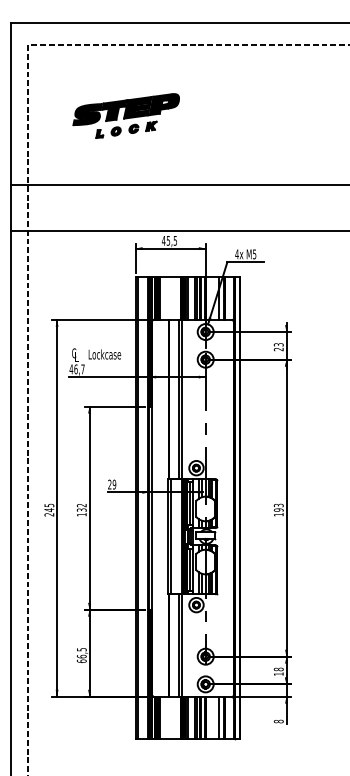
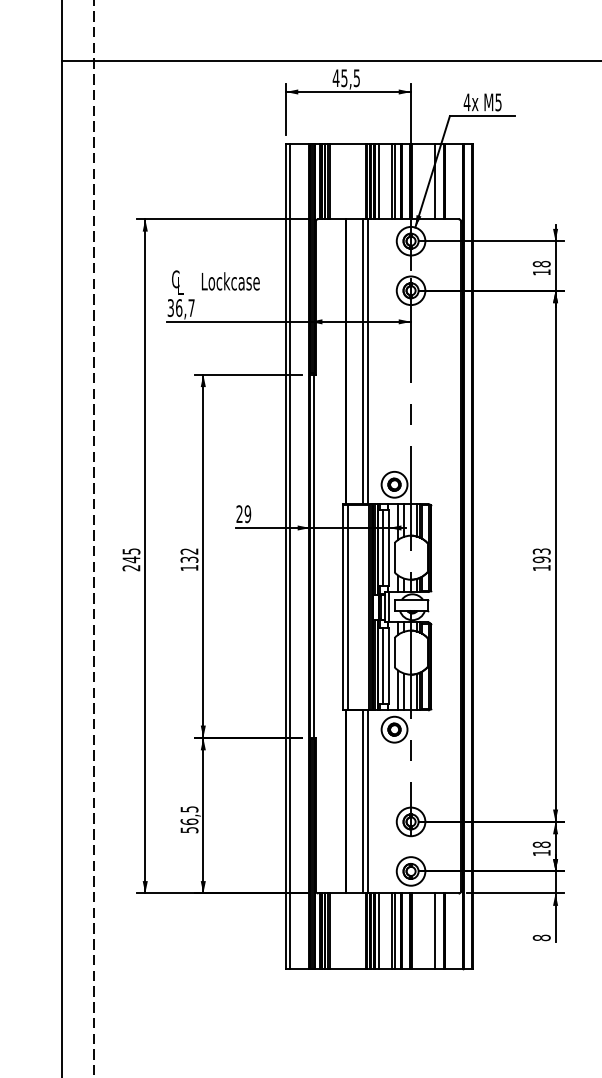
text: (278, 347) -> (541, 268), 23 -> 18
text: (71, 369) -> (171, 308), 46,7 -> 36,7
text: (81, 660) -> (188, 828), 66,5 -> 56,5

